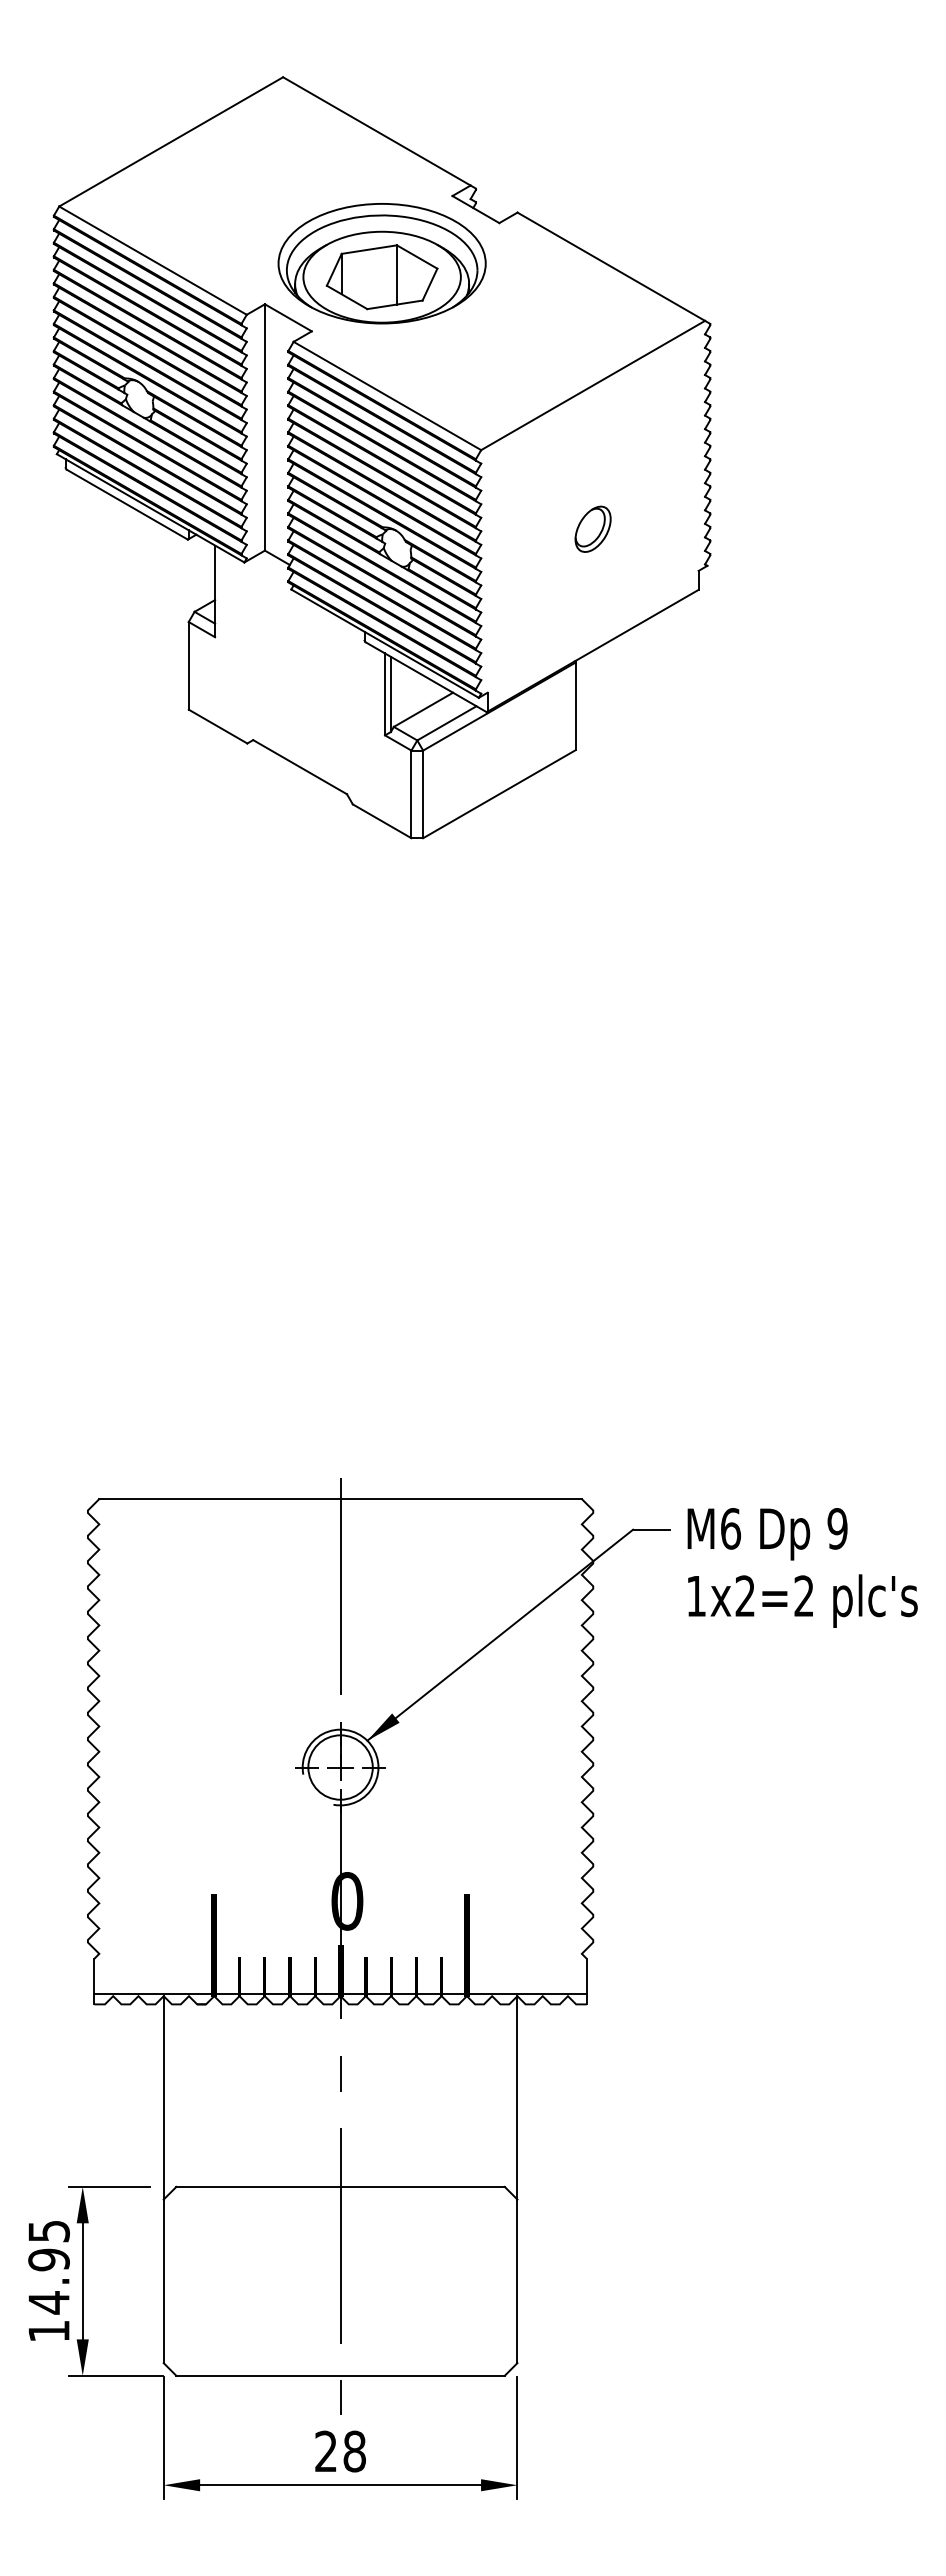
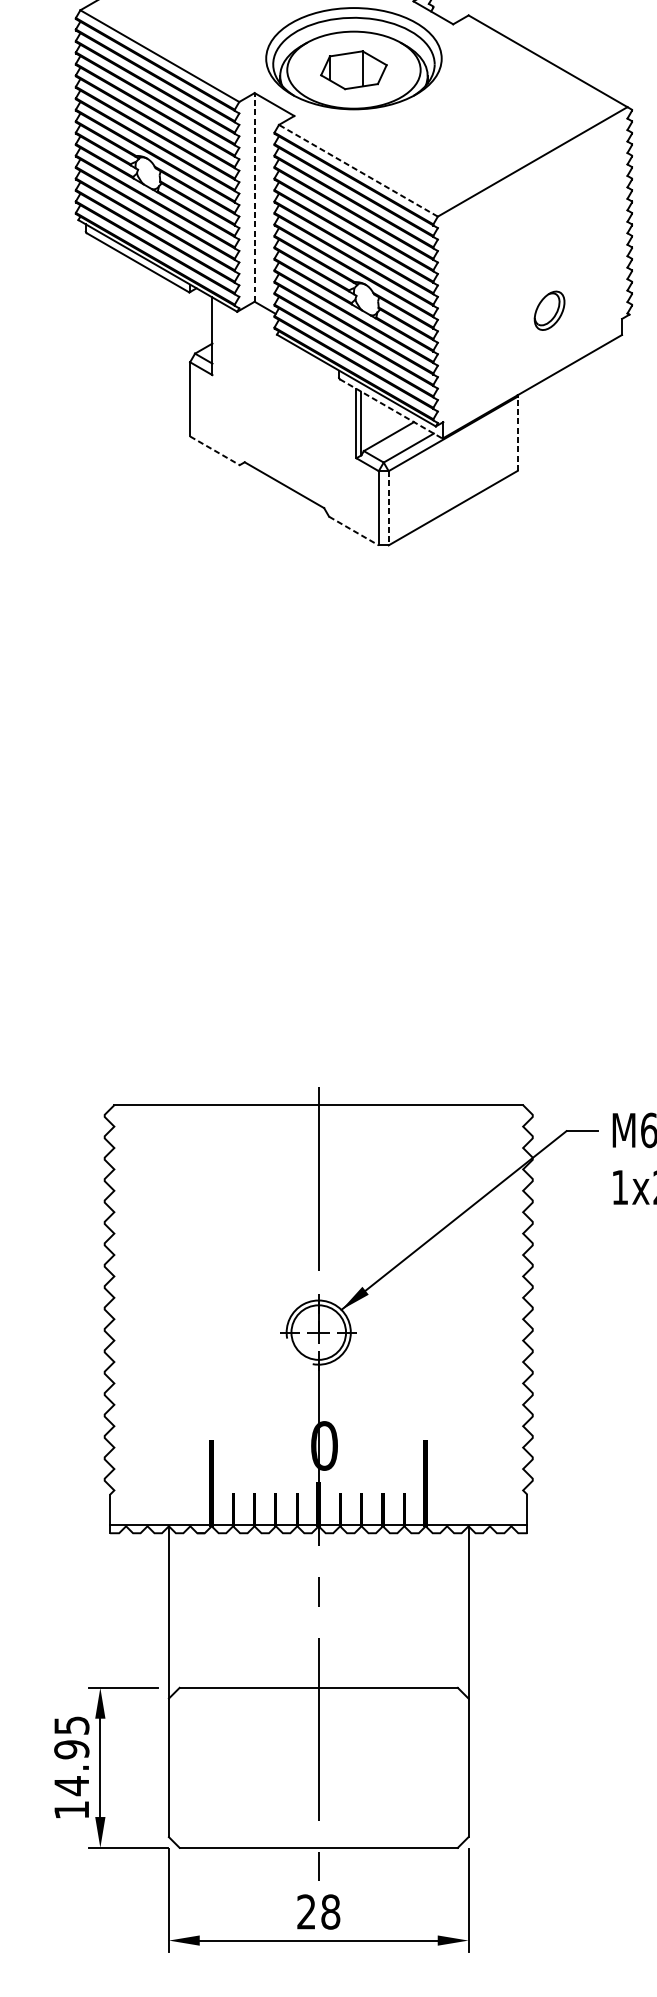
part: (381, 277) -> (353, 70), size x0.7
line: (386, 395) -> (357, 170), solid -> dashed
line: (264, 426) -> (254, 196), solid -> dashed
part: (592, 528) -> (549, 310), moved
line: (426, 677) -> (391, 409), solid -> dashed
line: (575, 706) -> (517, 433), solid -> dashed
line: (218, 726) -> (215, 450), solid -> dashed
line: (423, 794) -> (388, 508), solid -> dashed
line: (382, 821) -> (354, 531), solid -> dashed

